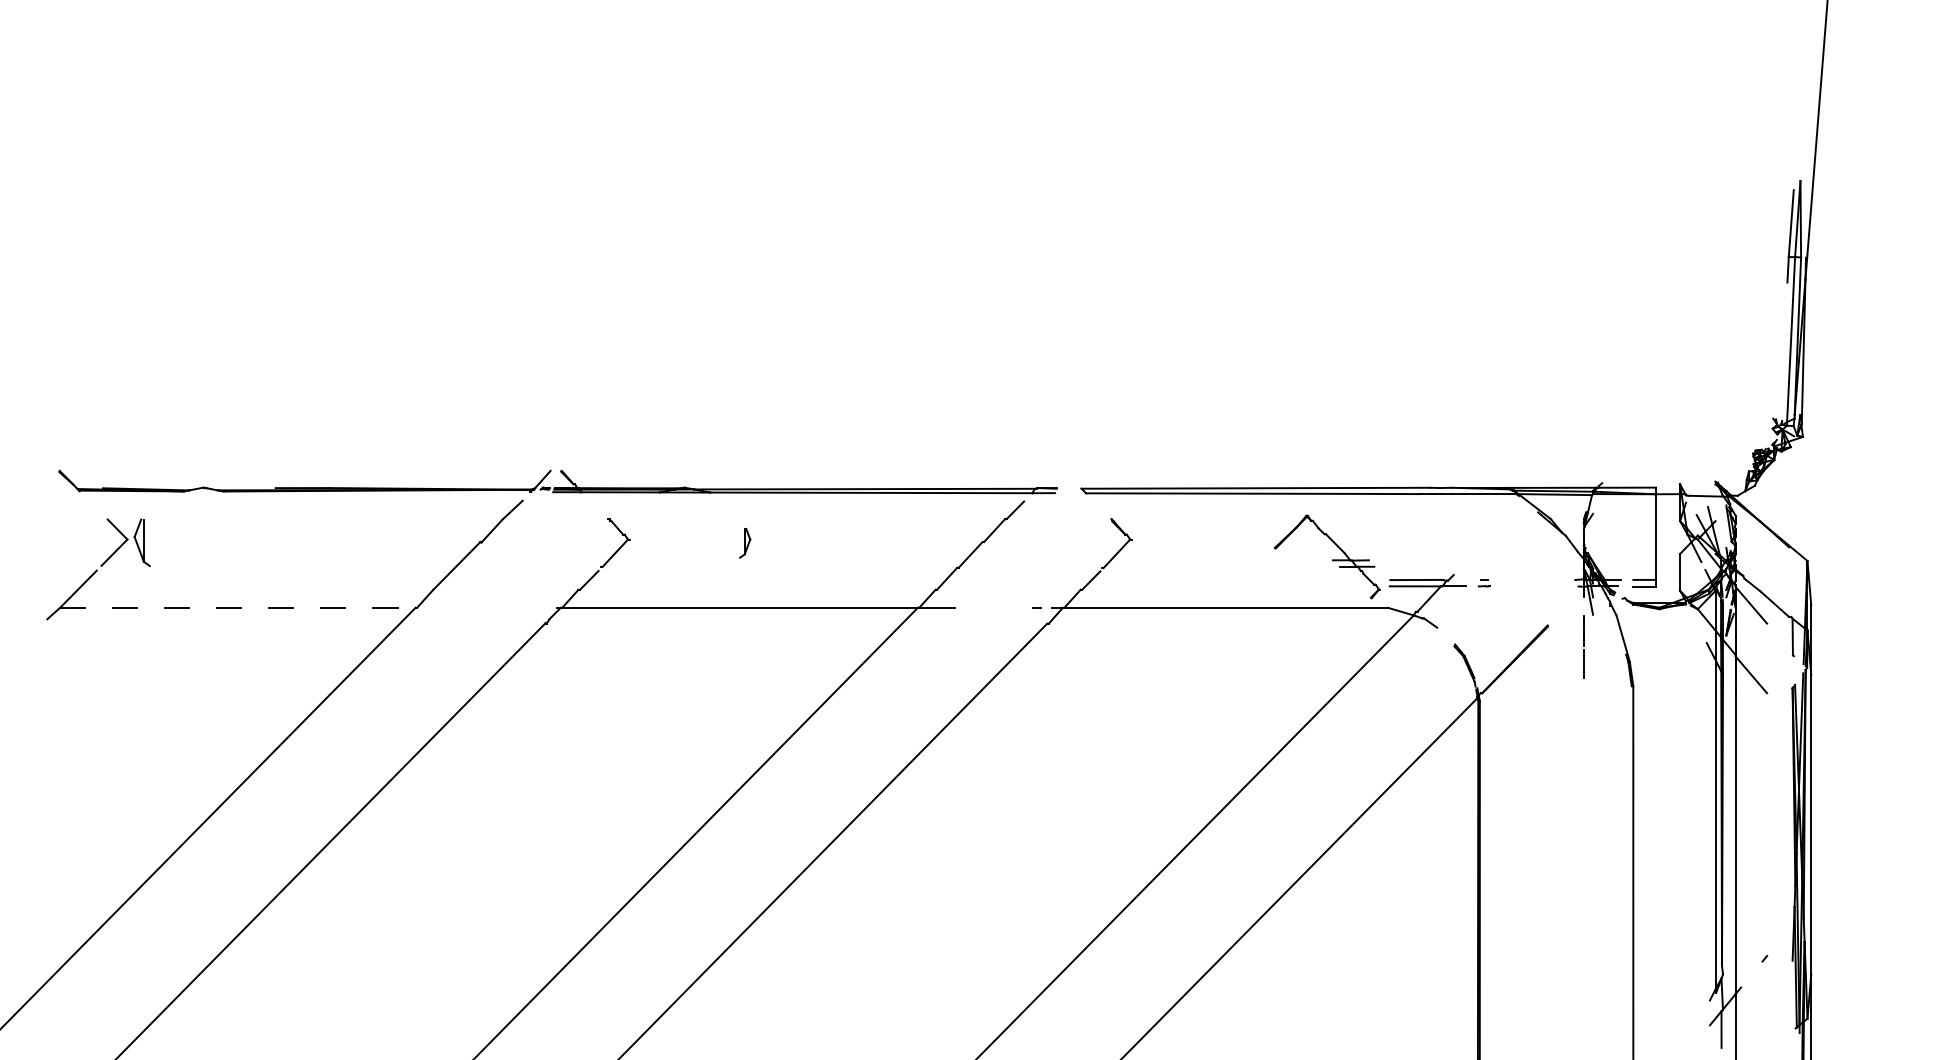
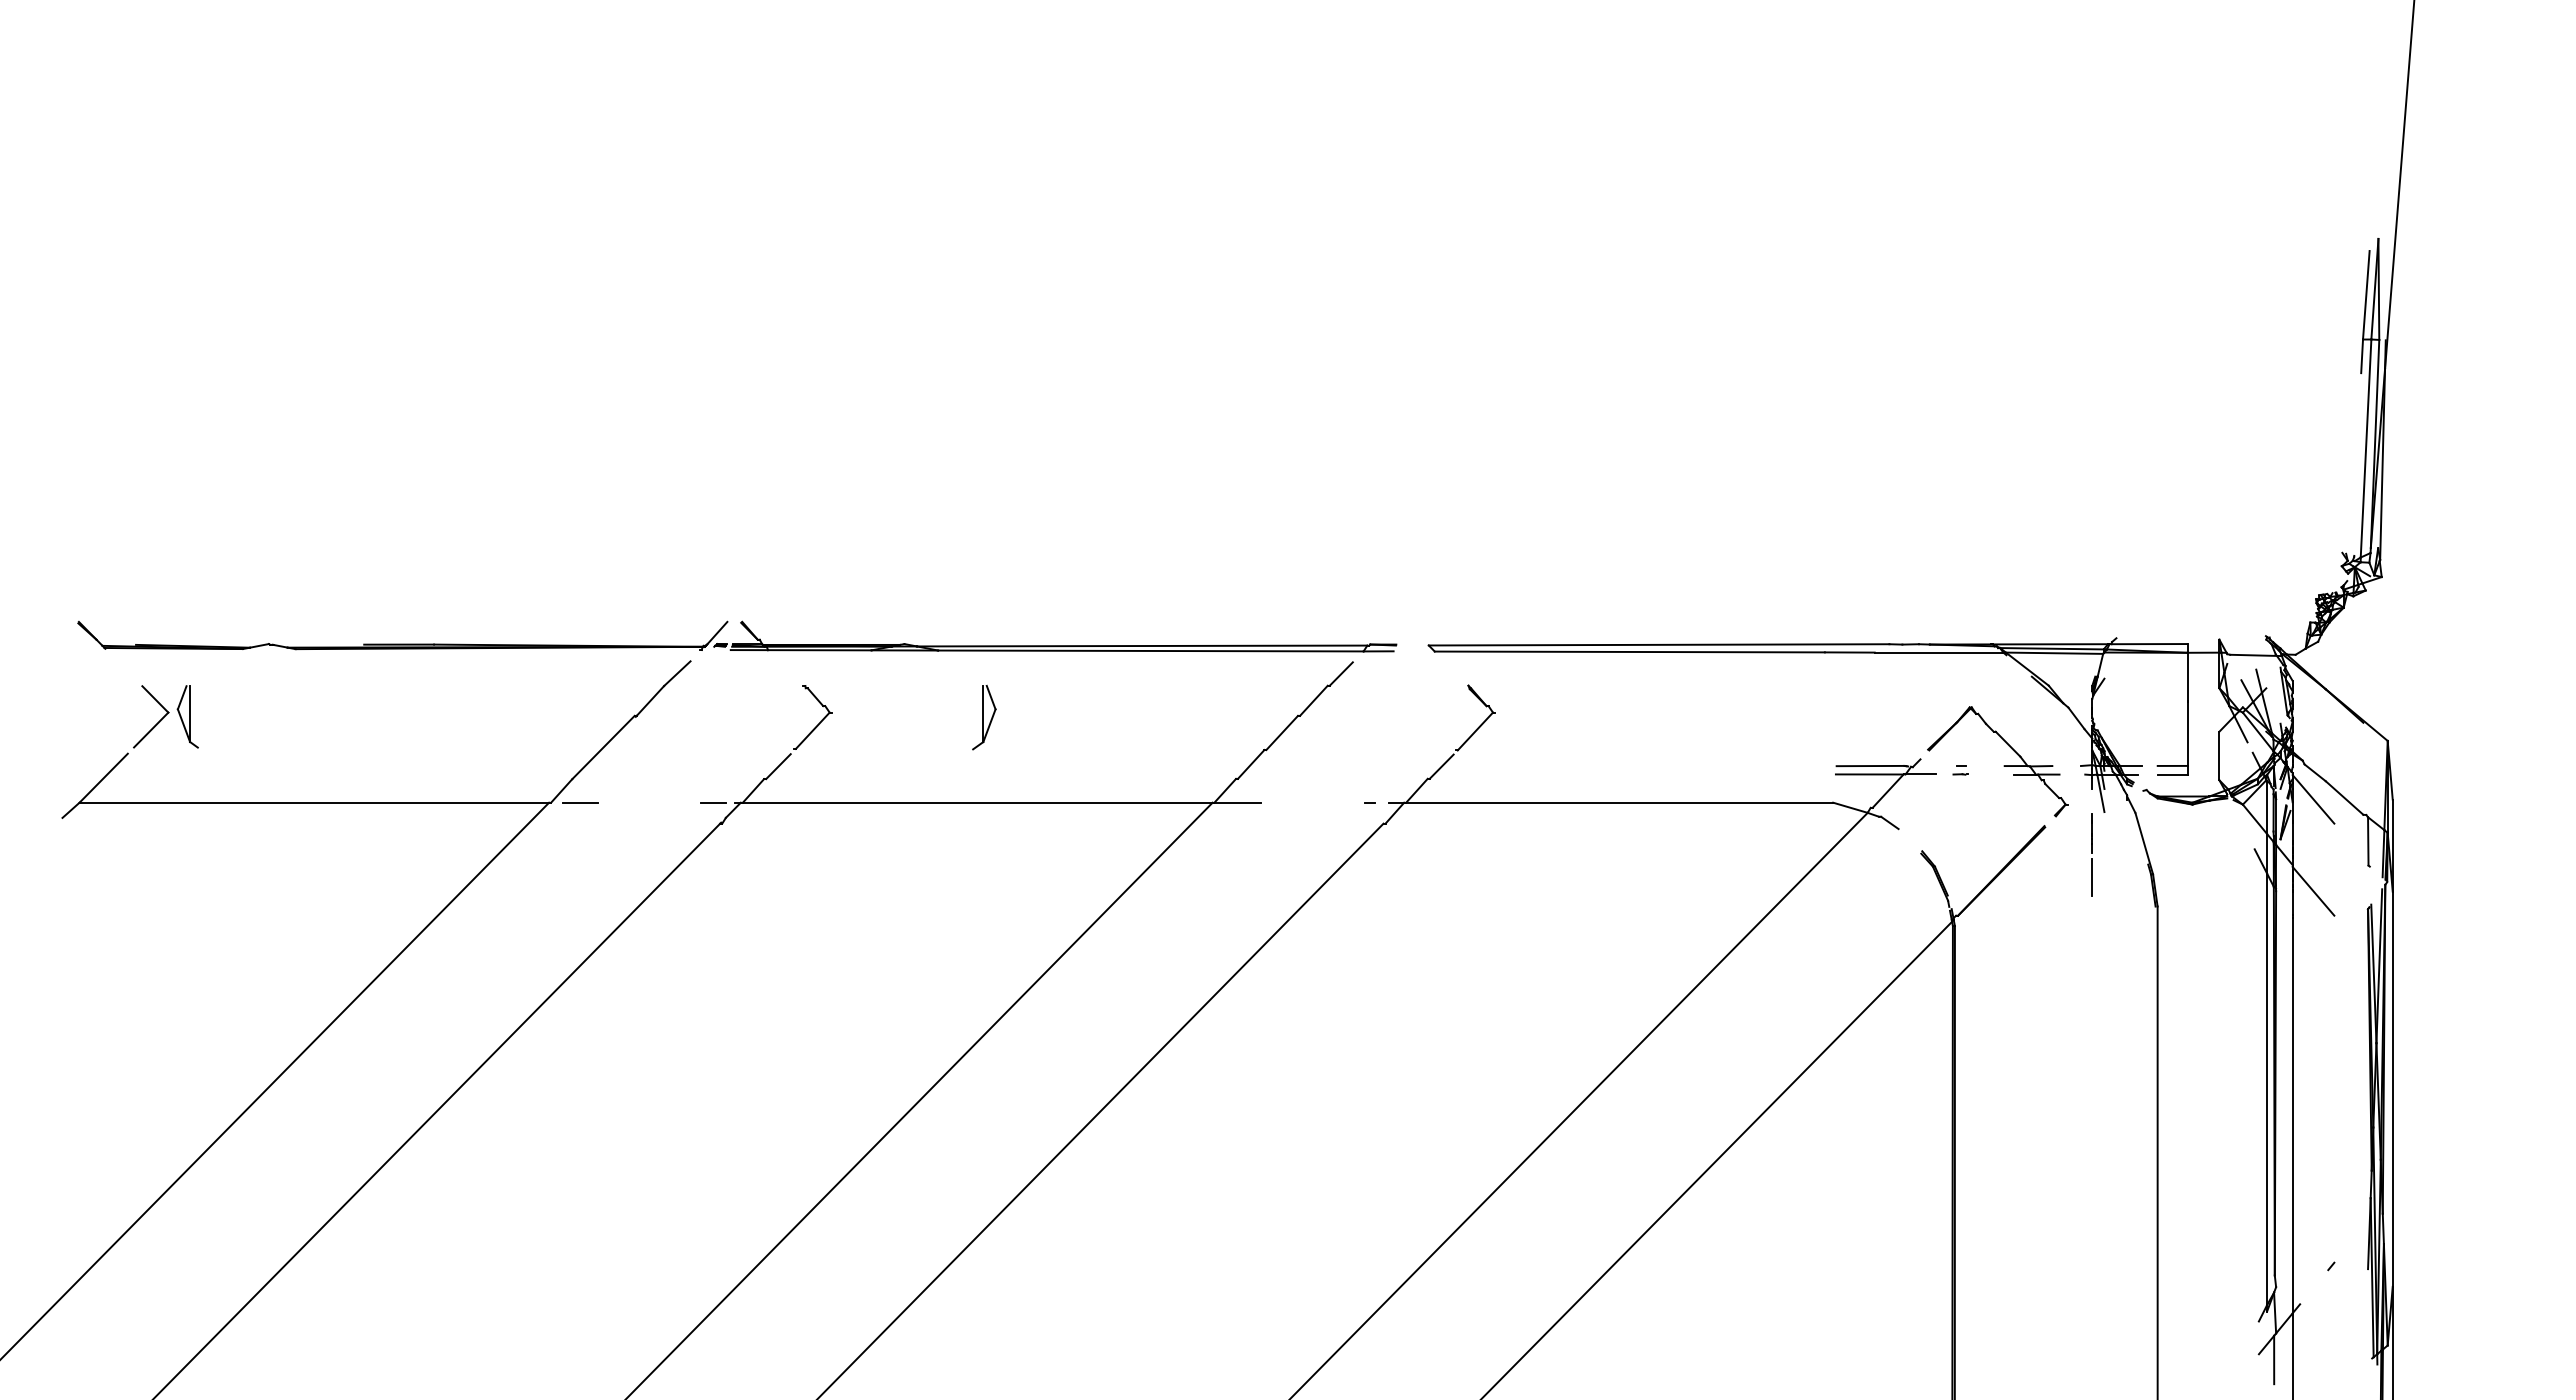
part: (745, 543) -> (984, 717), size x1.67
part: (1331, 559) -> (2003, 765), moved
line: (238, 607) -> (314, 802), dashed -> solid
line: (439, 607) -> (580, 802), added
line: (540, 607) -> (713, 802), added

